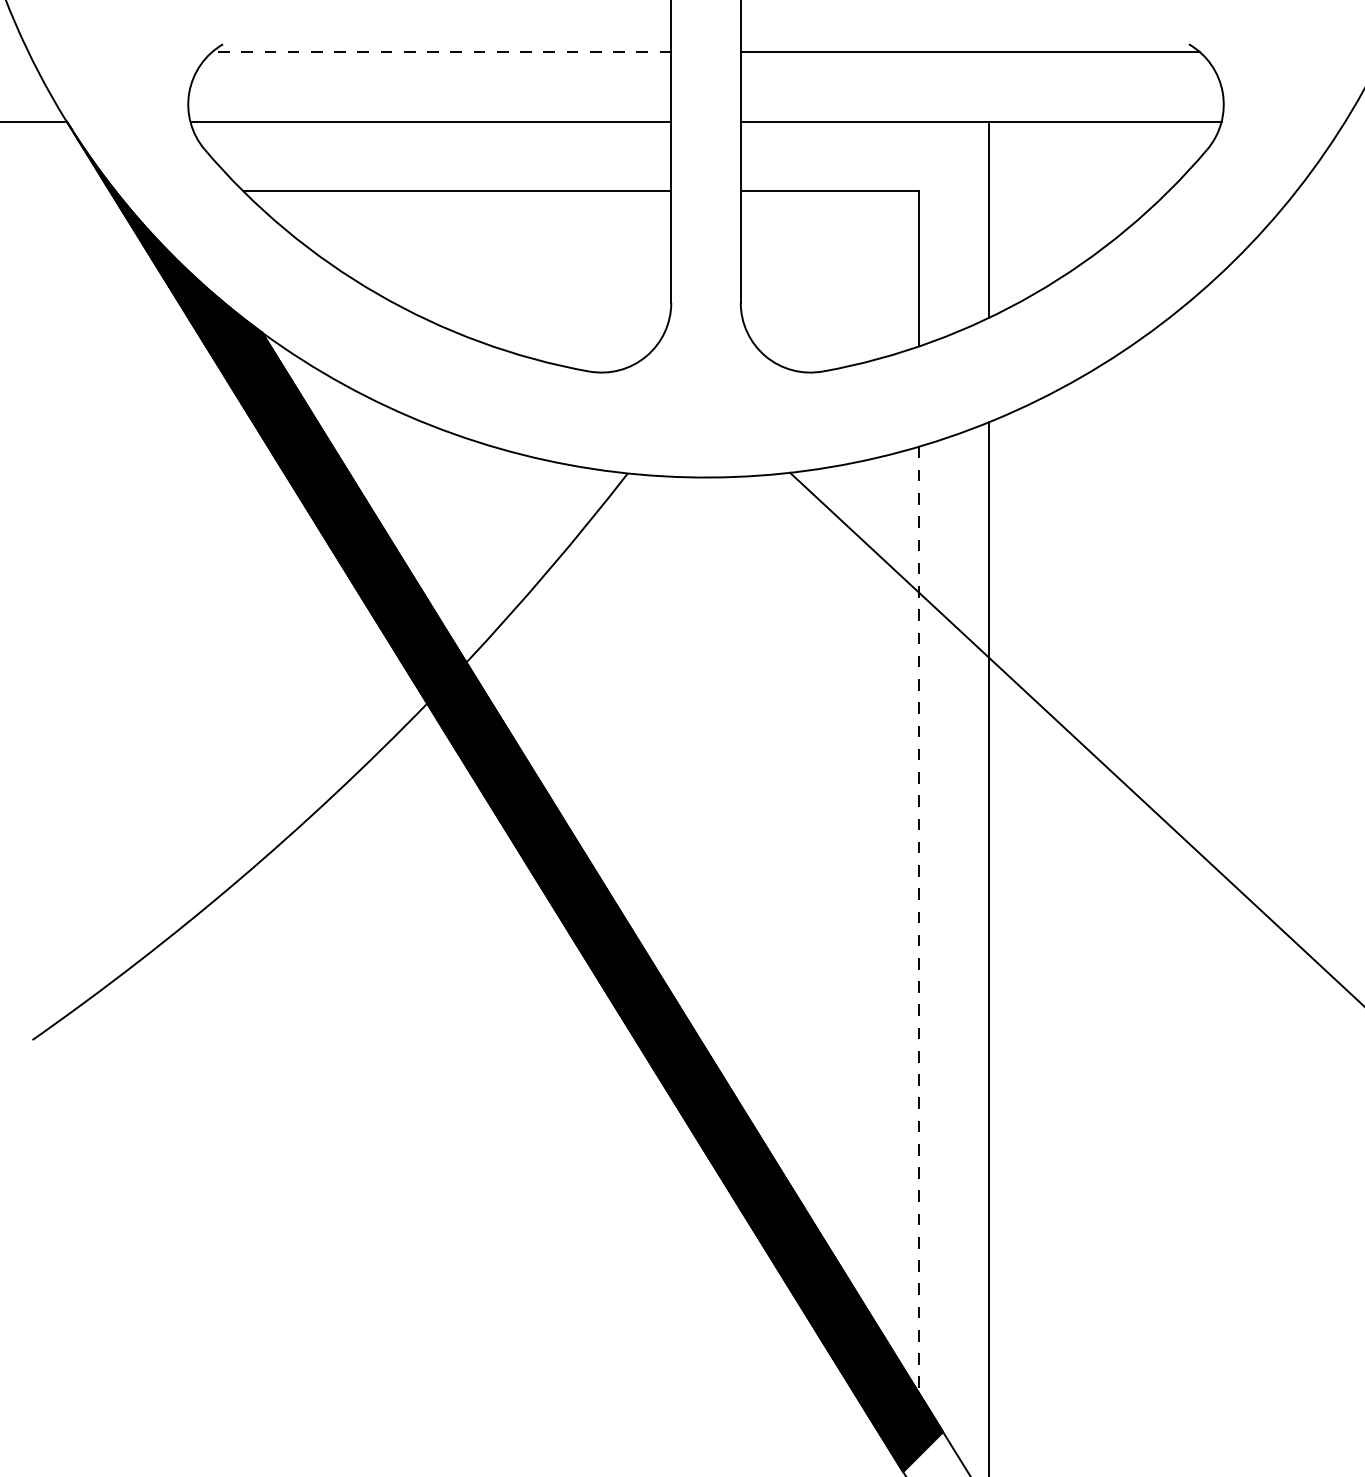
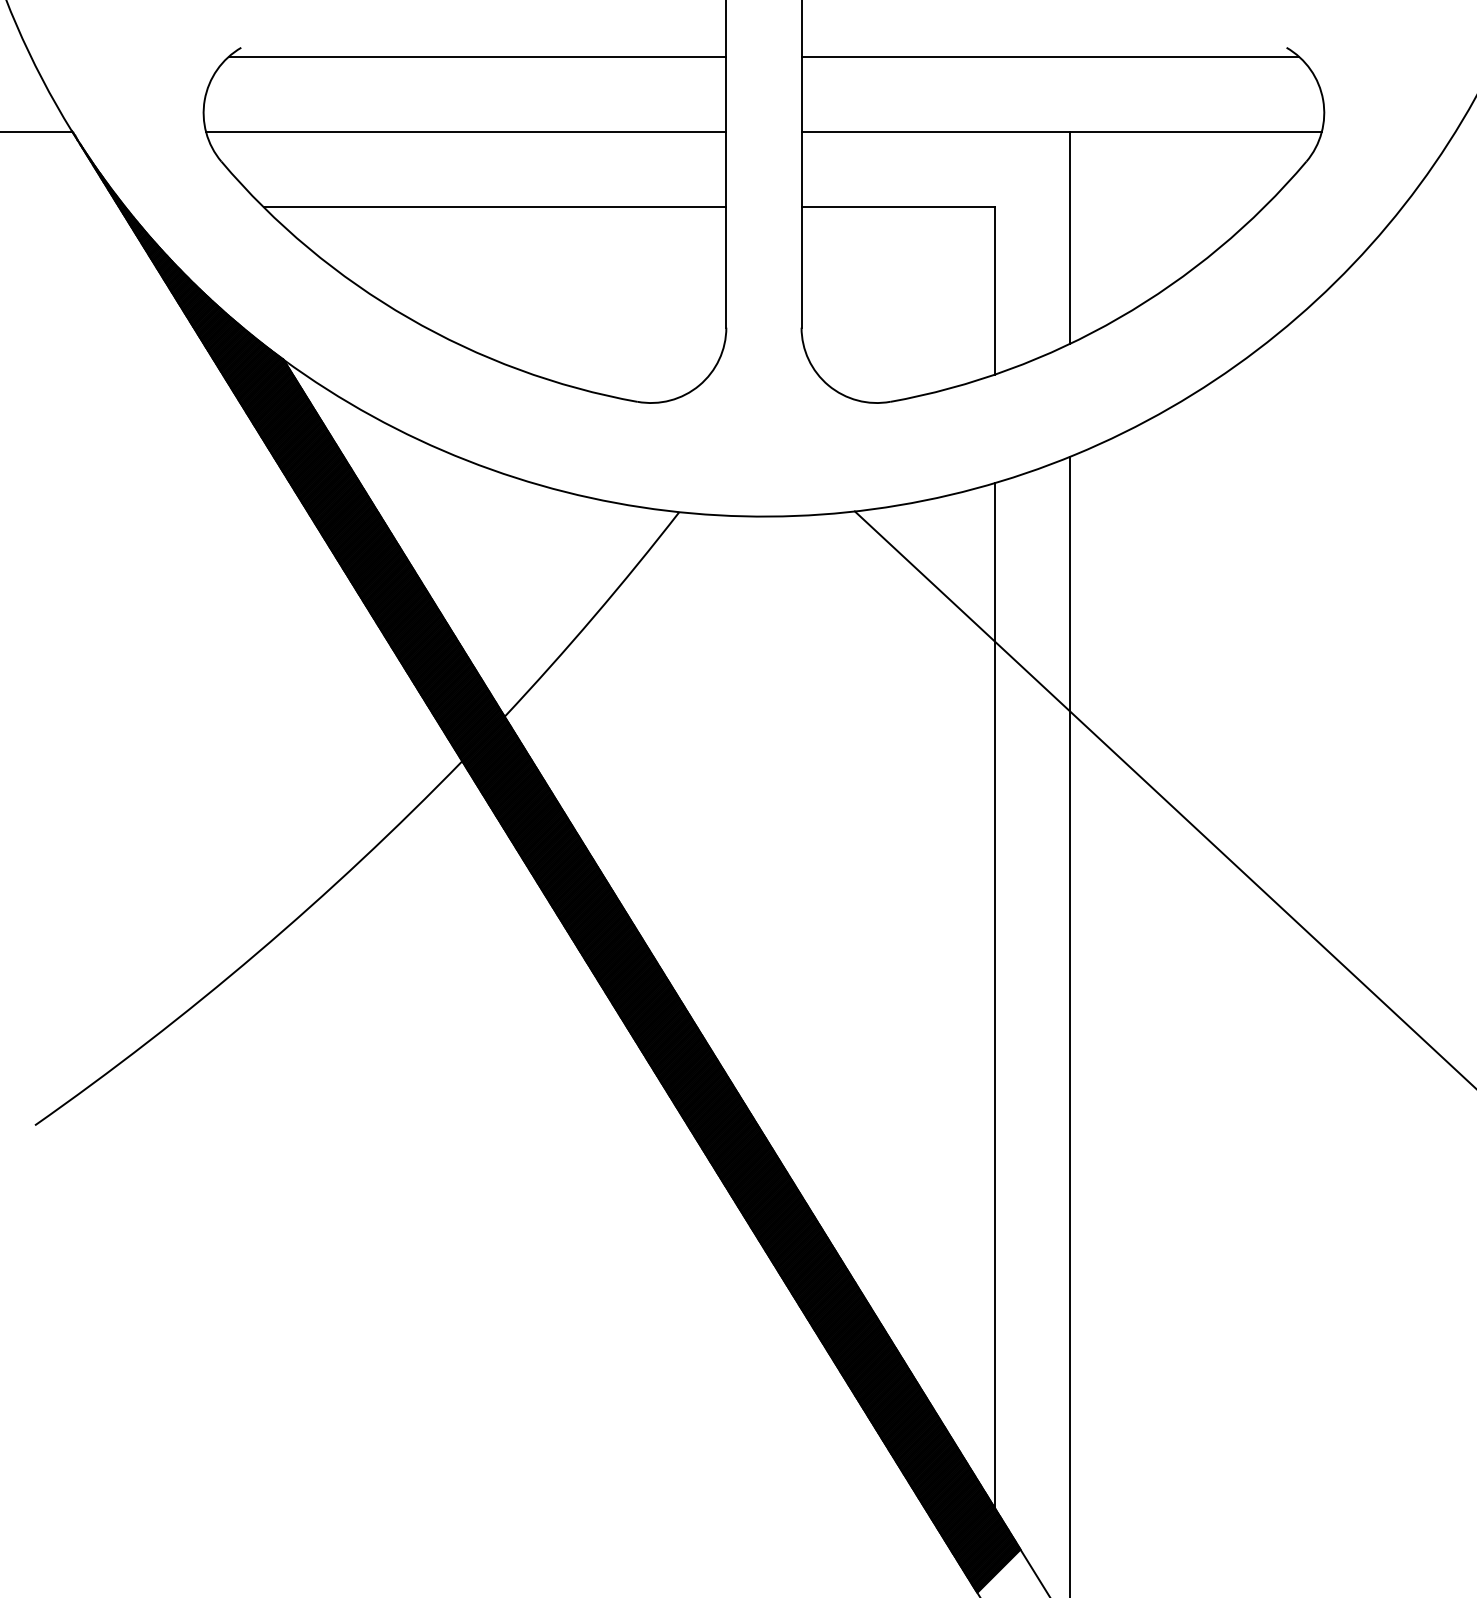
line: (441, 52) -> (477, 56), dashed -> solid
line: (919, 920) -> (994, 995), dashed -> solid

